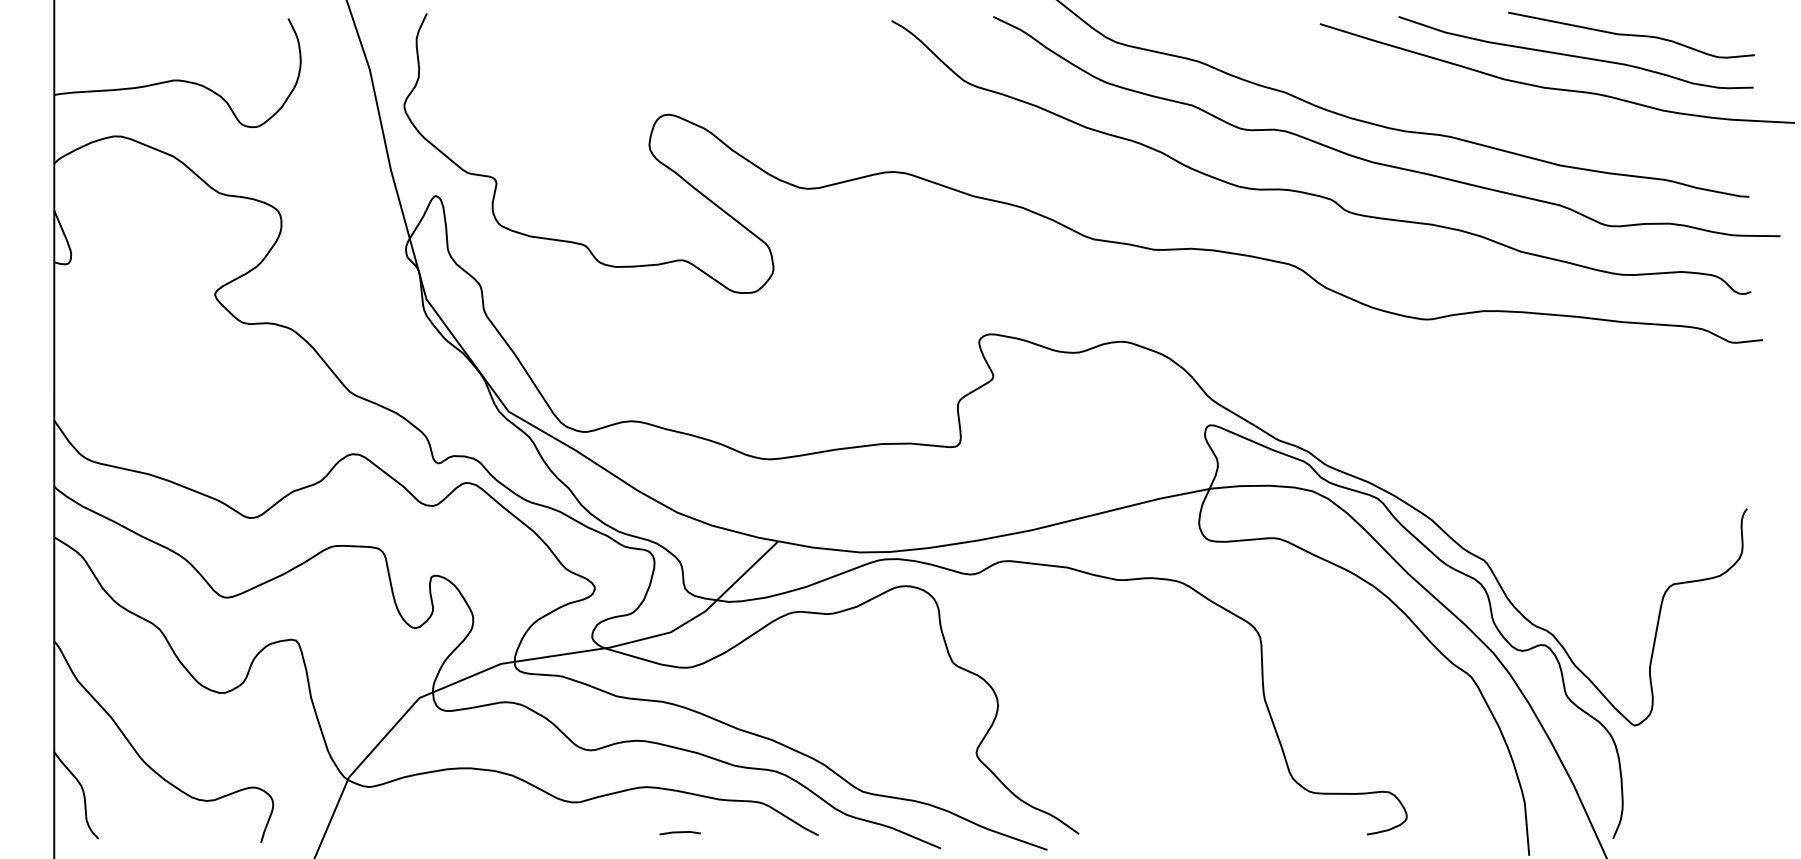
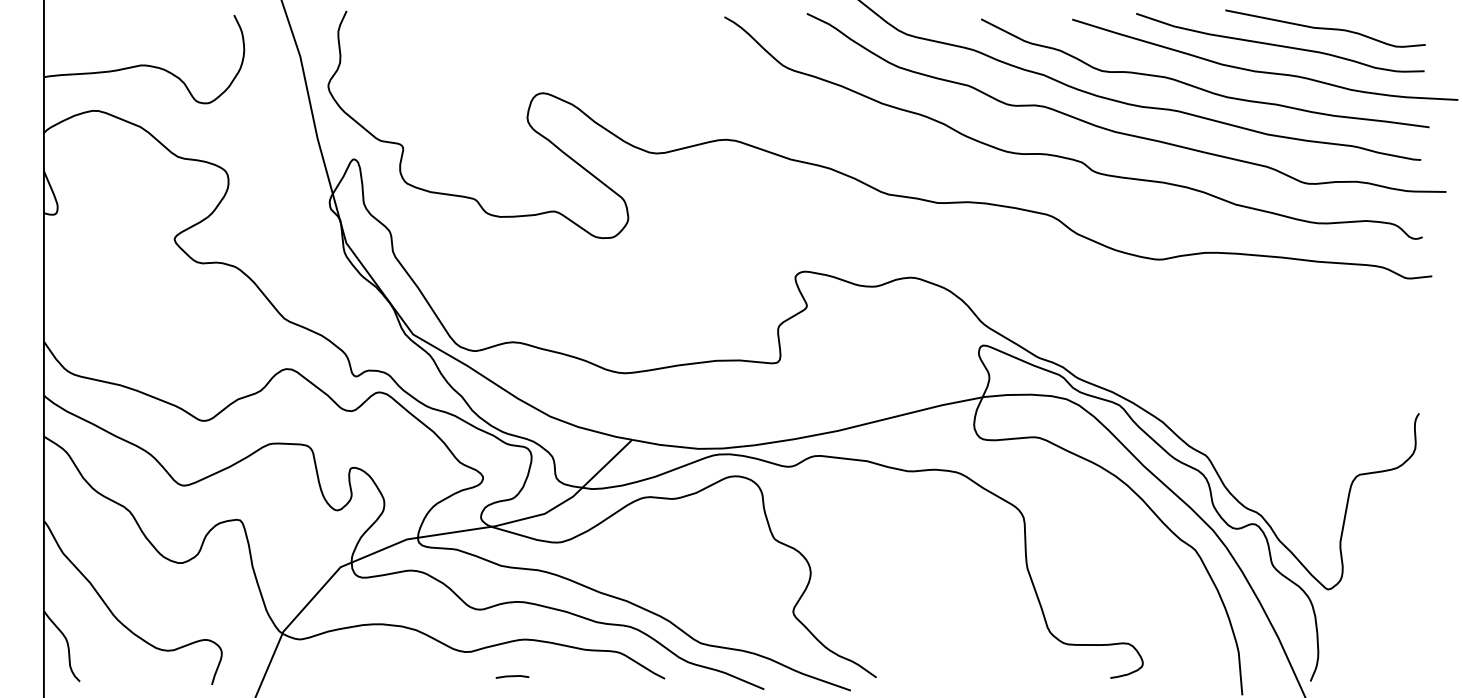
curve: (1477, 107) -> (1200, 87), added
line: (680, 832) -> (512, 676), moved

